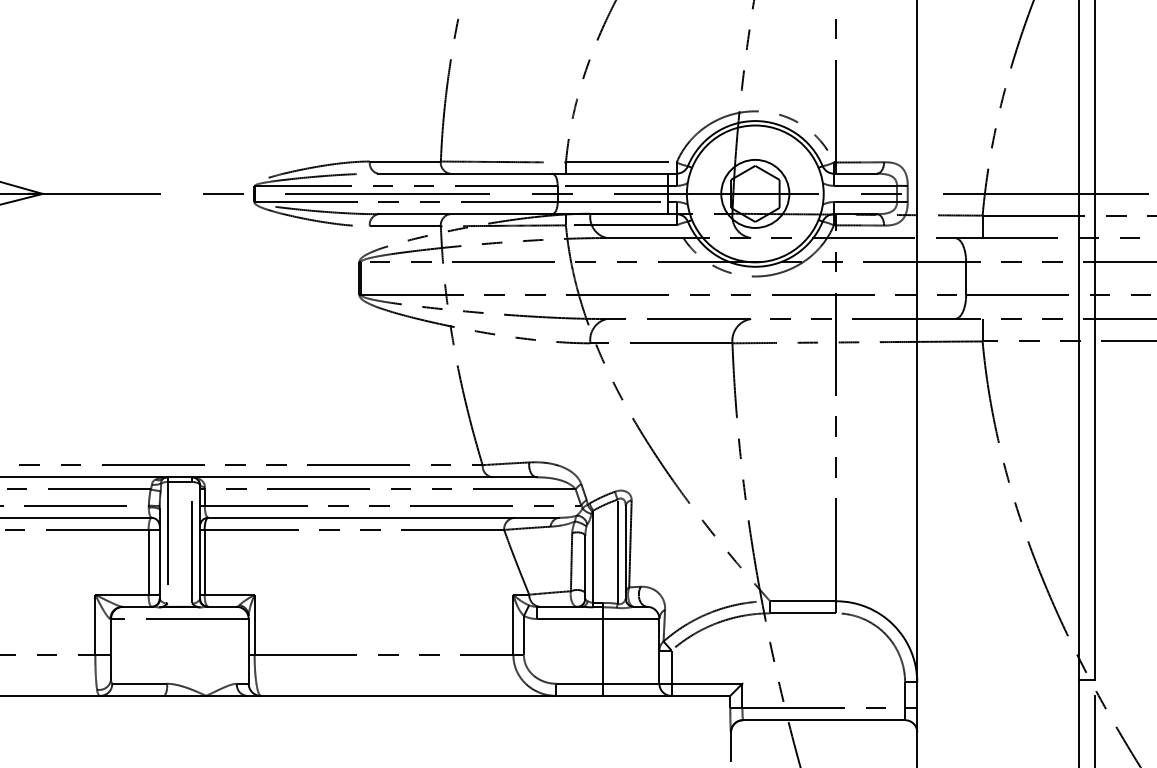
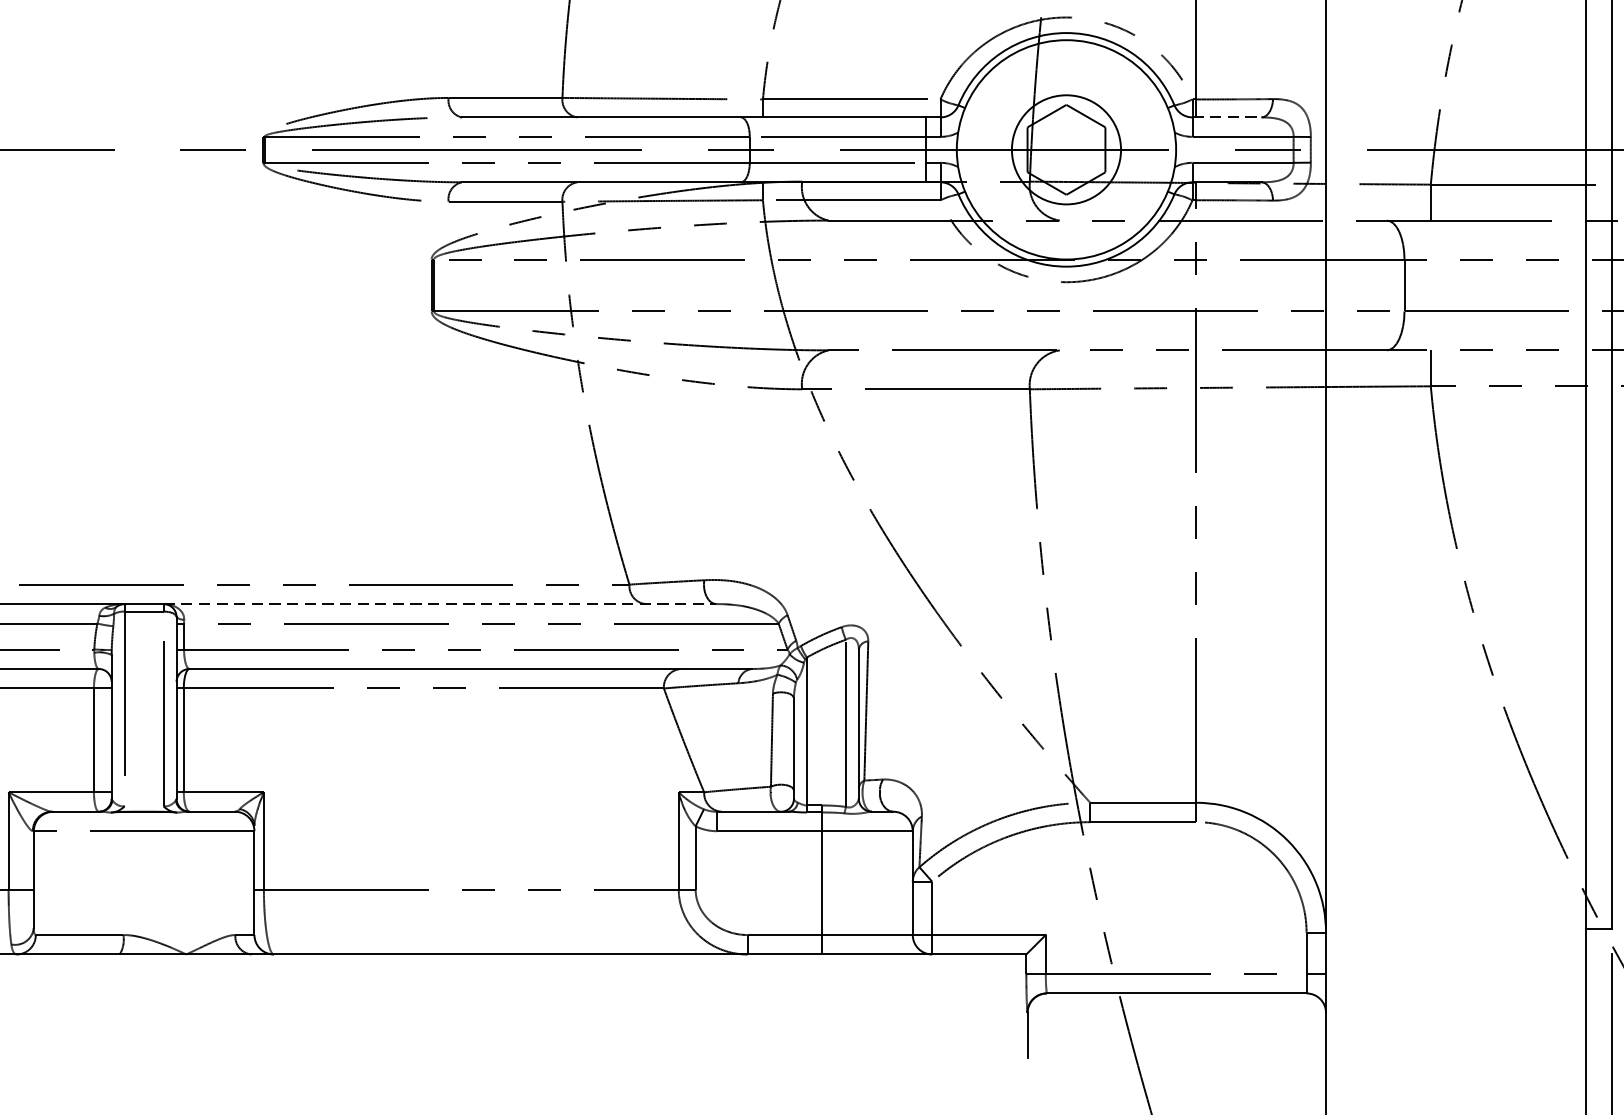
line: (855, 173) -> (1227, 117), solid -> dashed
line: (364, 477) -> (440, 604), solid -> dashed

